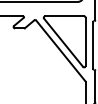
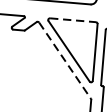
line: (65, 16) -> (73, 20), solid -> dashed
line: (61, 51) -> (65, 61), solid -> dashed

